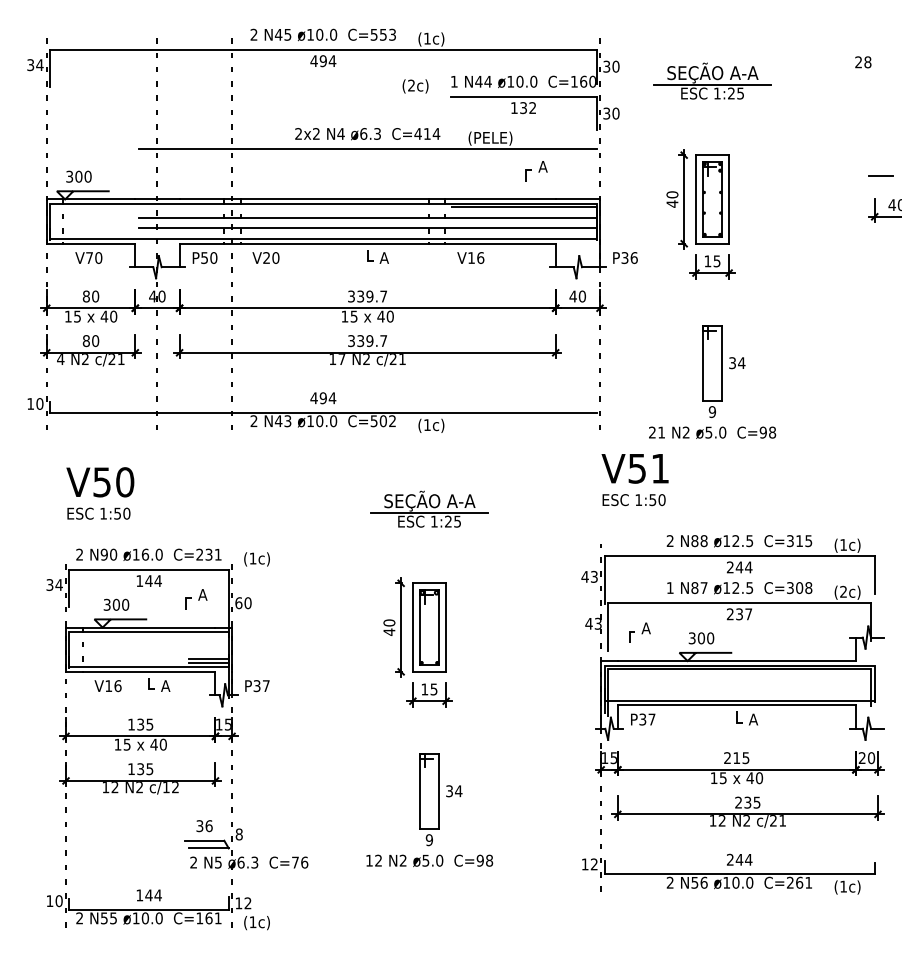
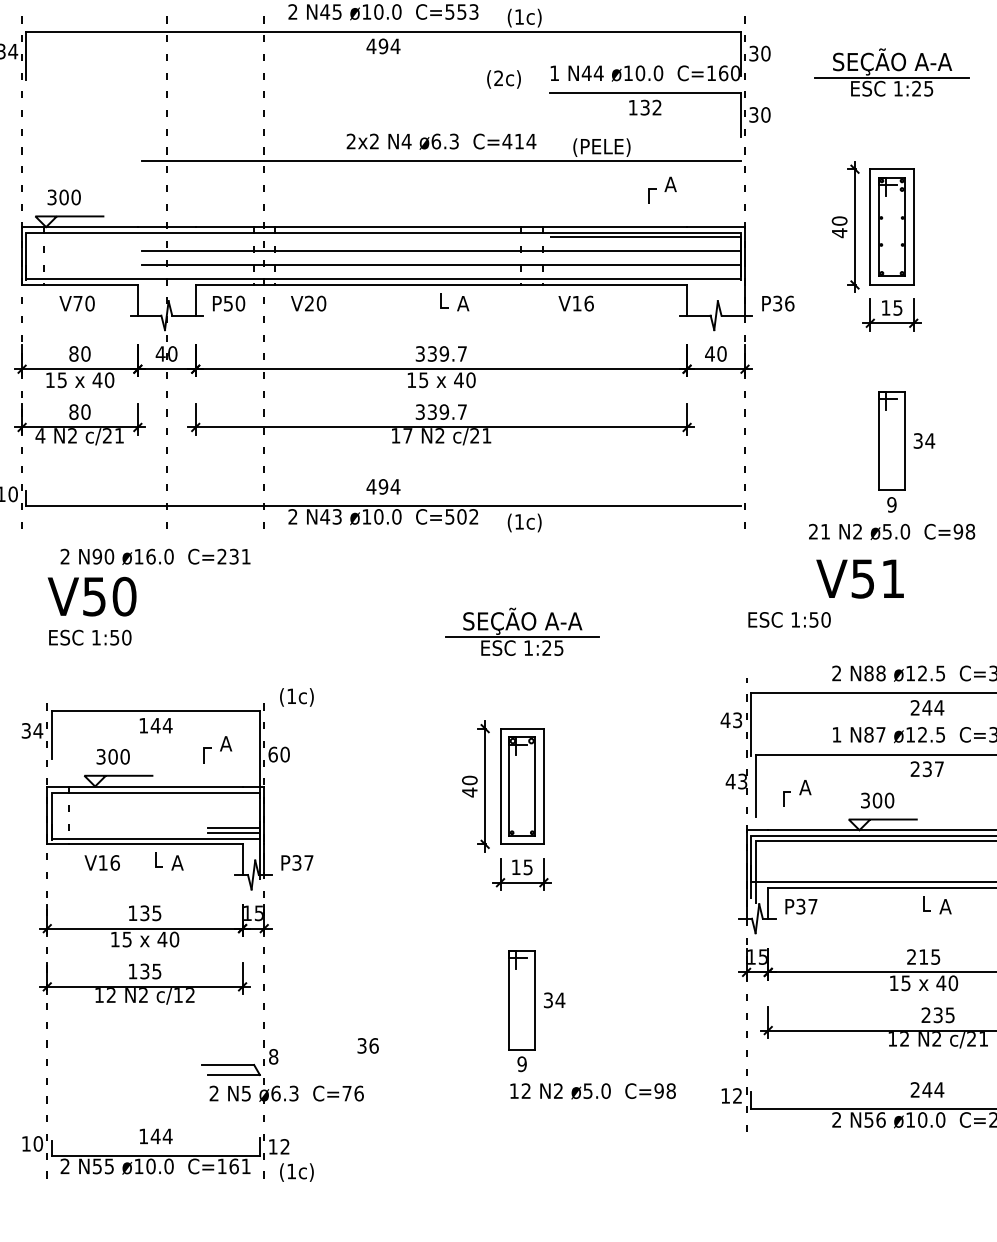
text: (634, 468) -> (859, 578), moved
text: (148, 554) -> (155, 556), moved
text: (204, 826) -> (368, 1046), moved
text: (429, 860) -> (592, 1090), moved

